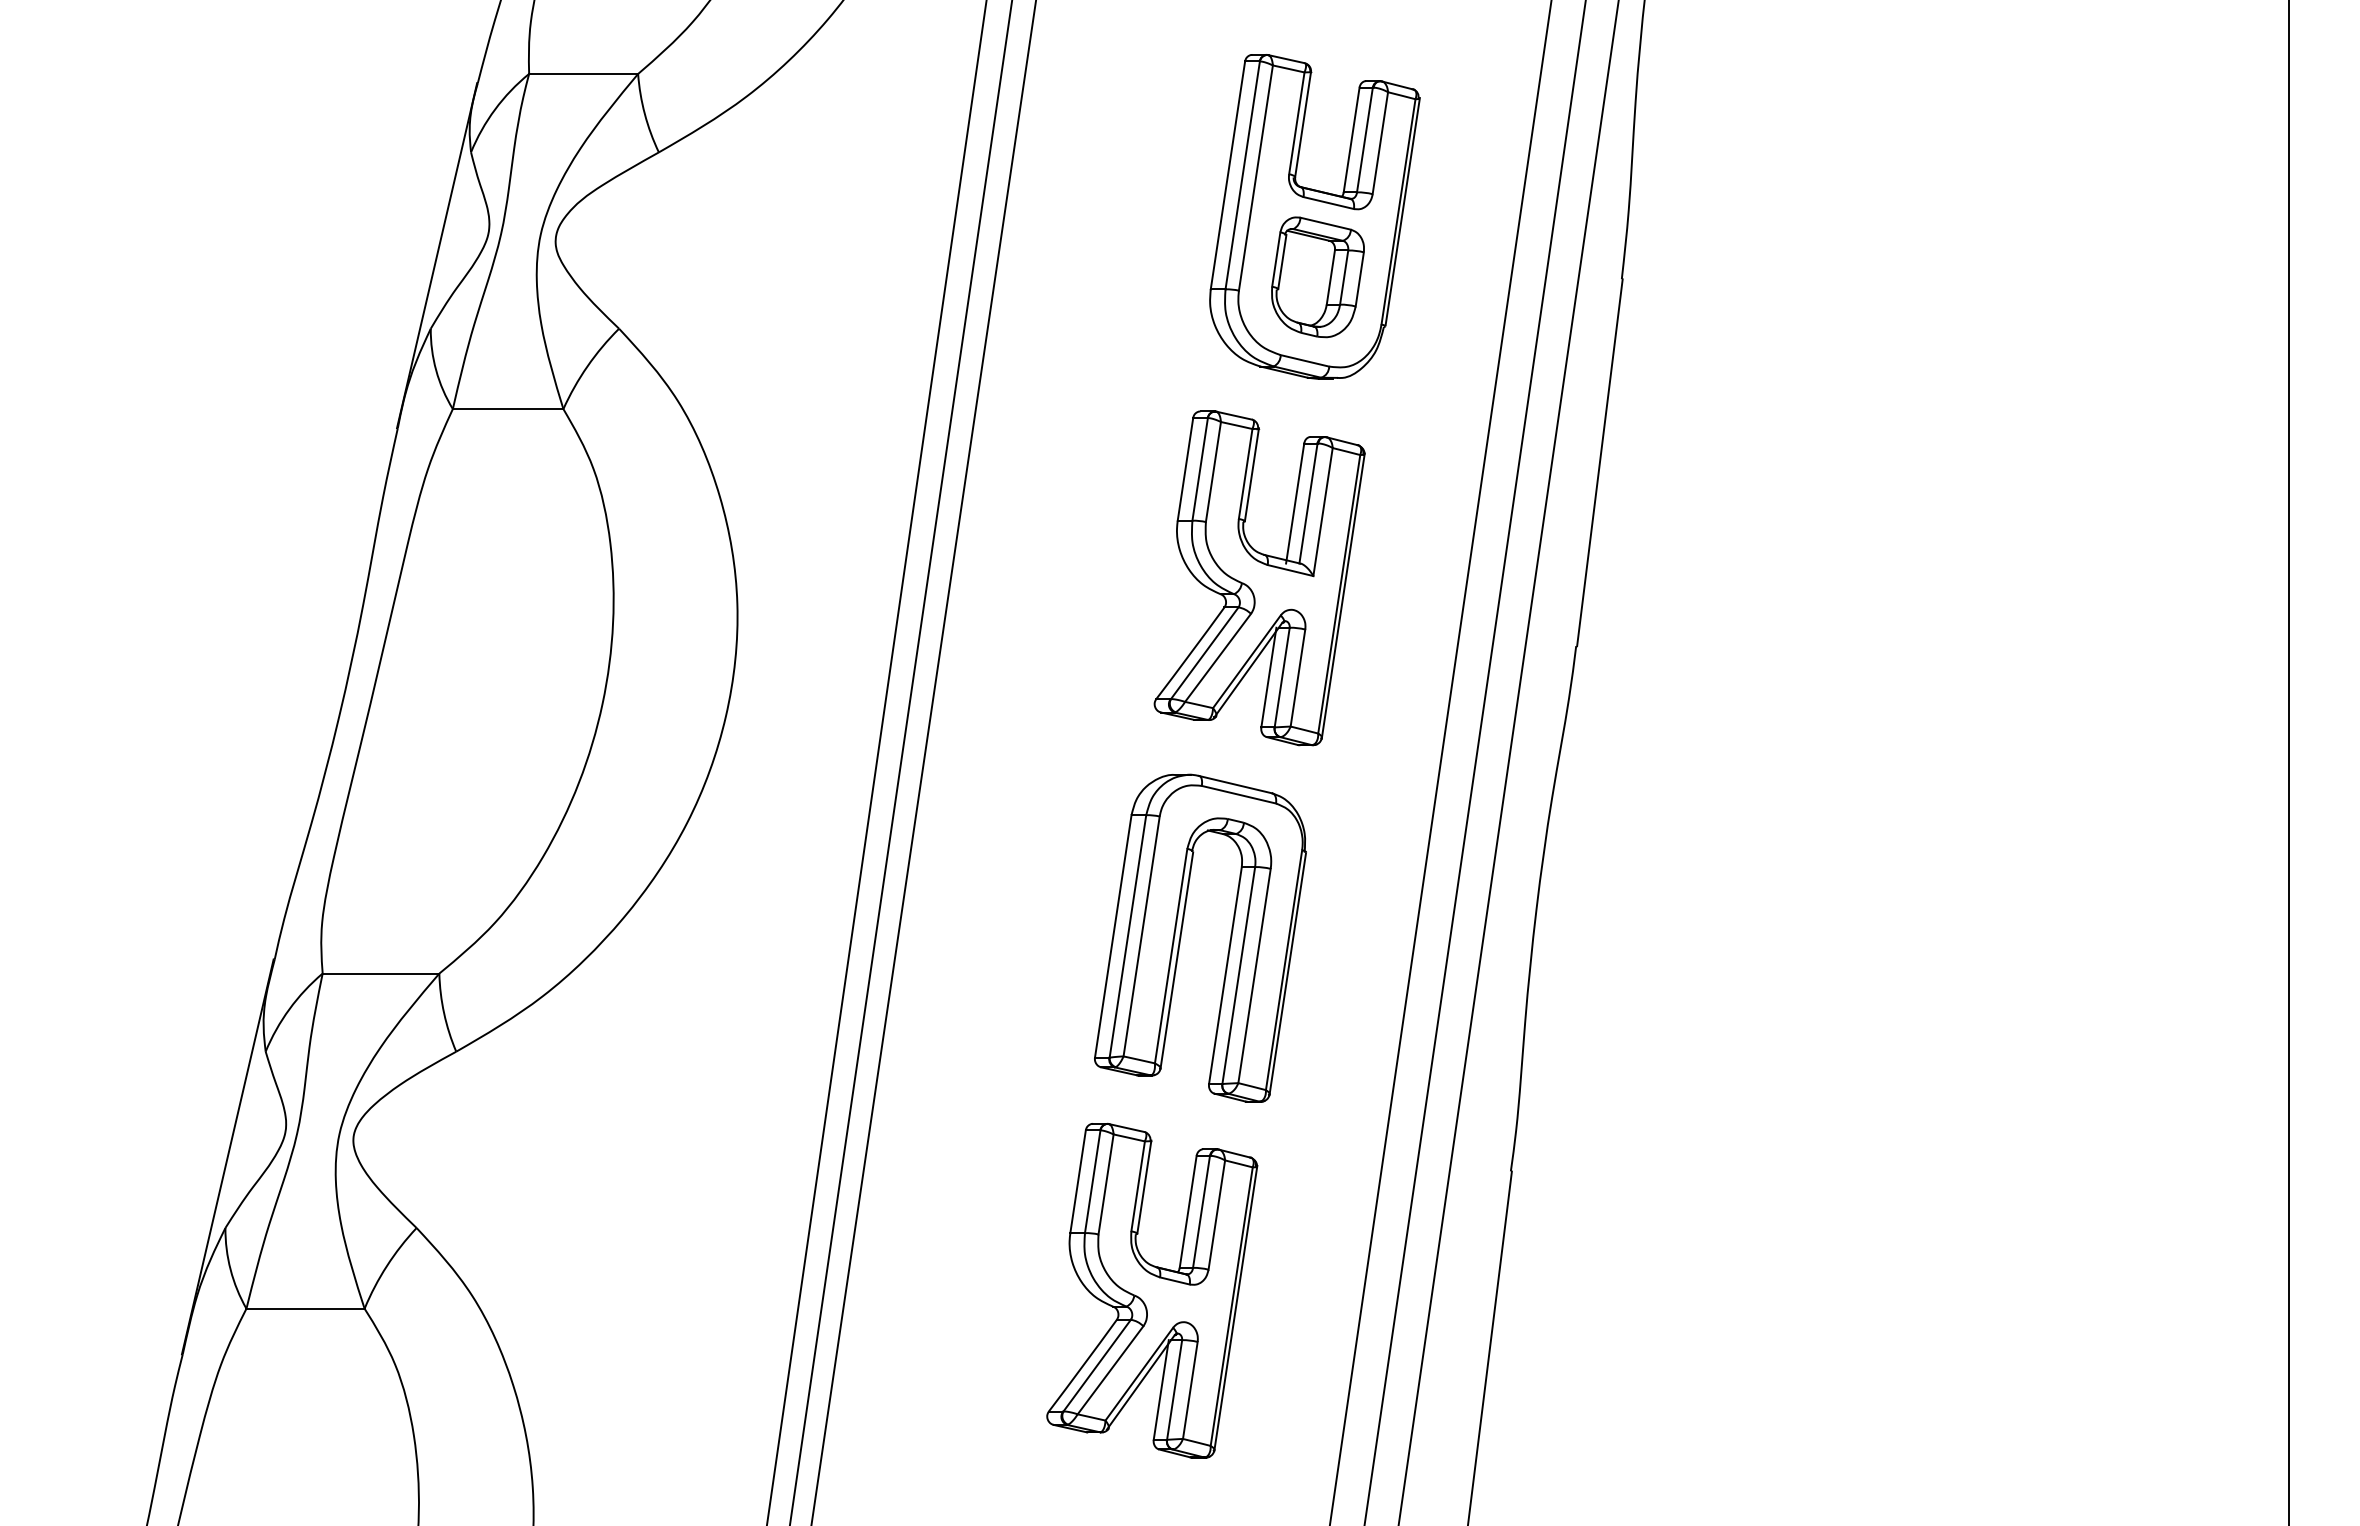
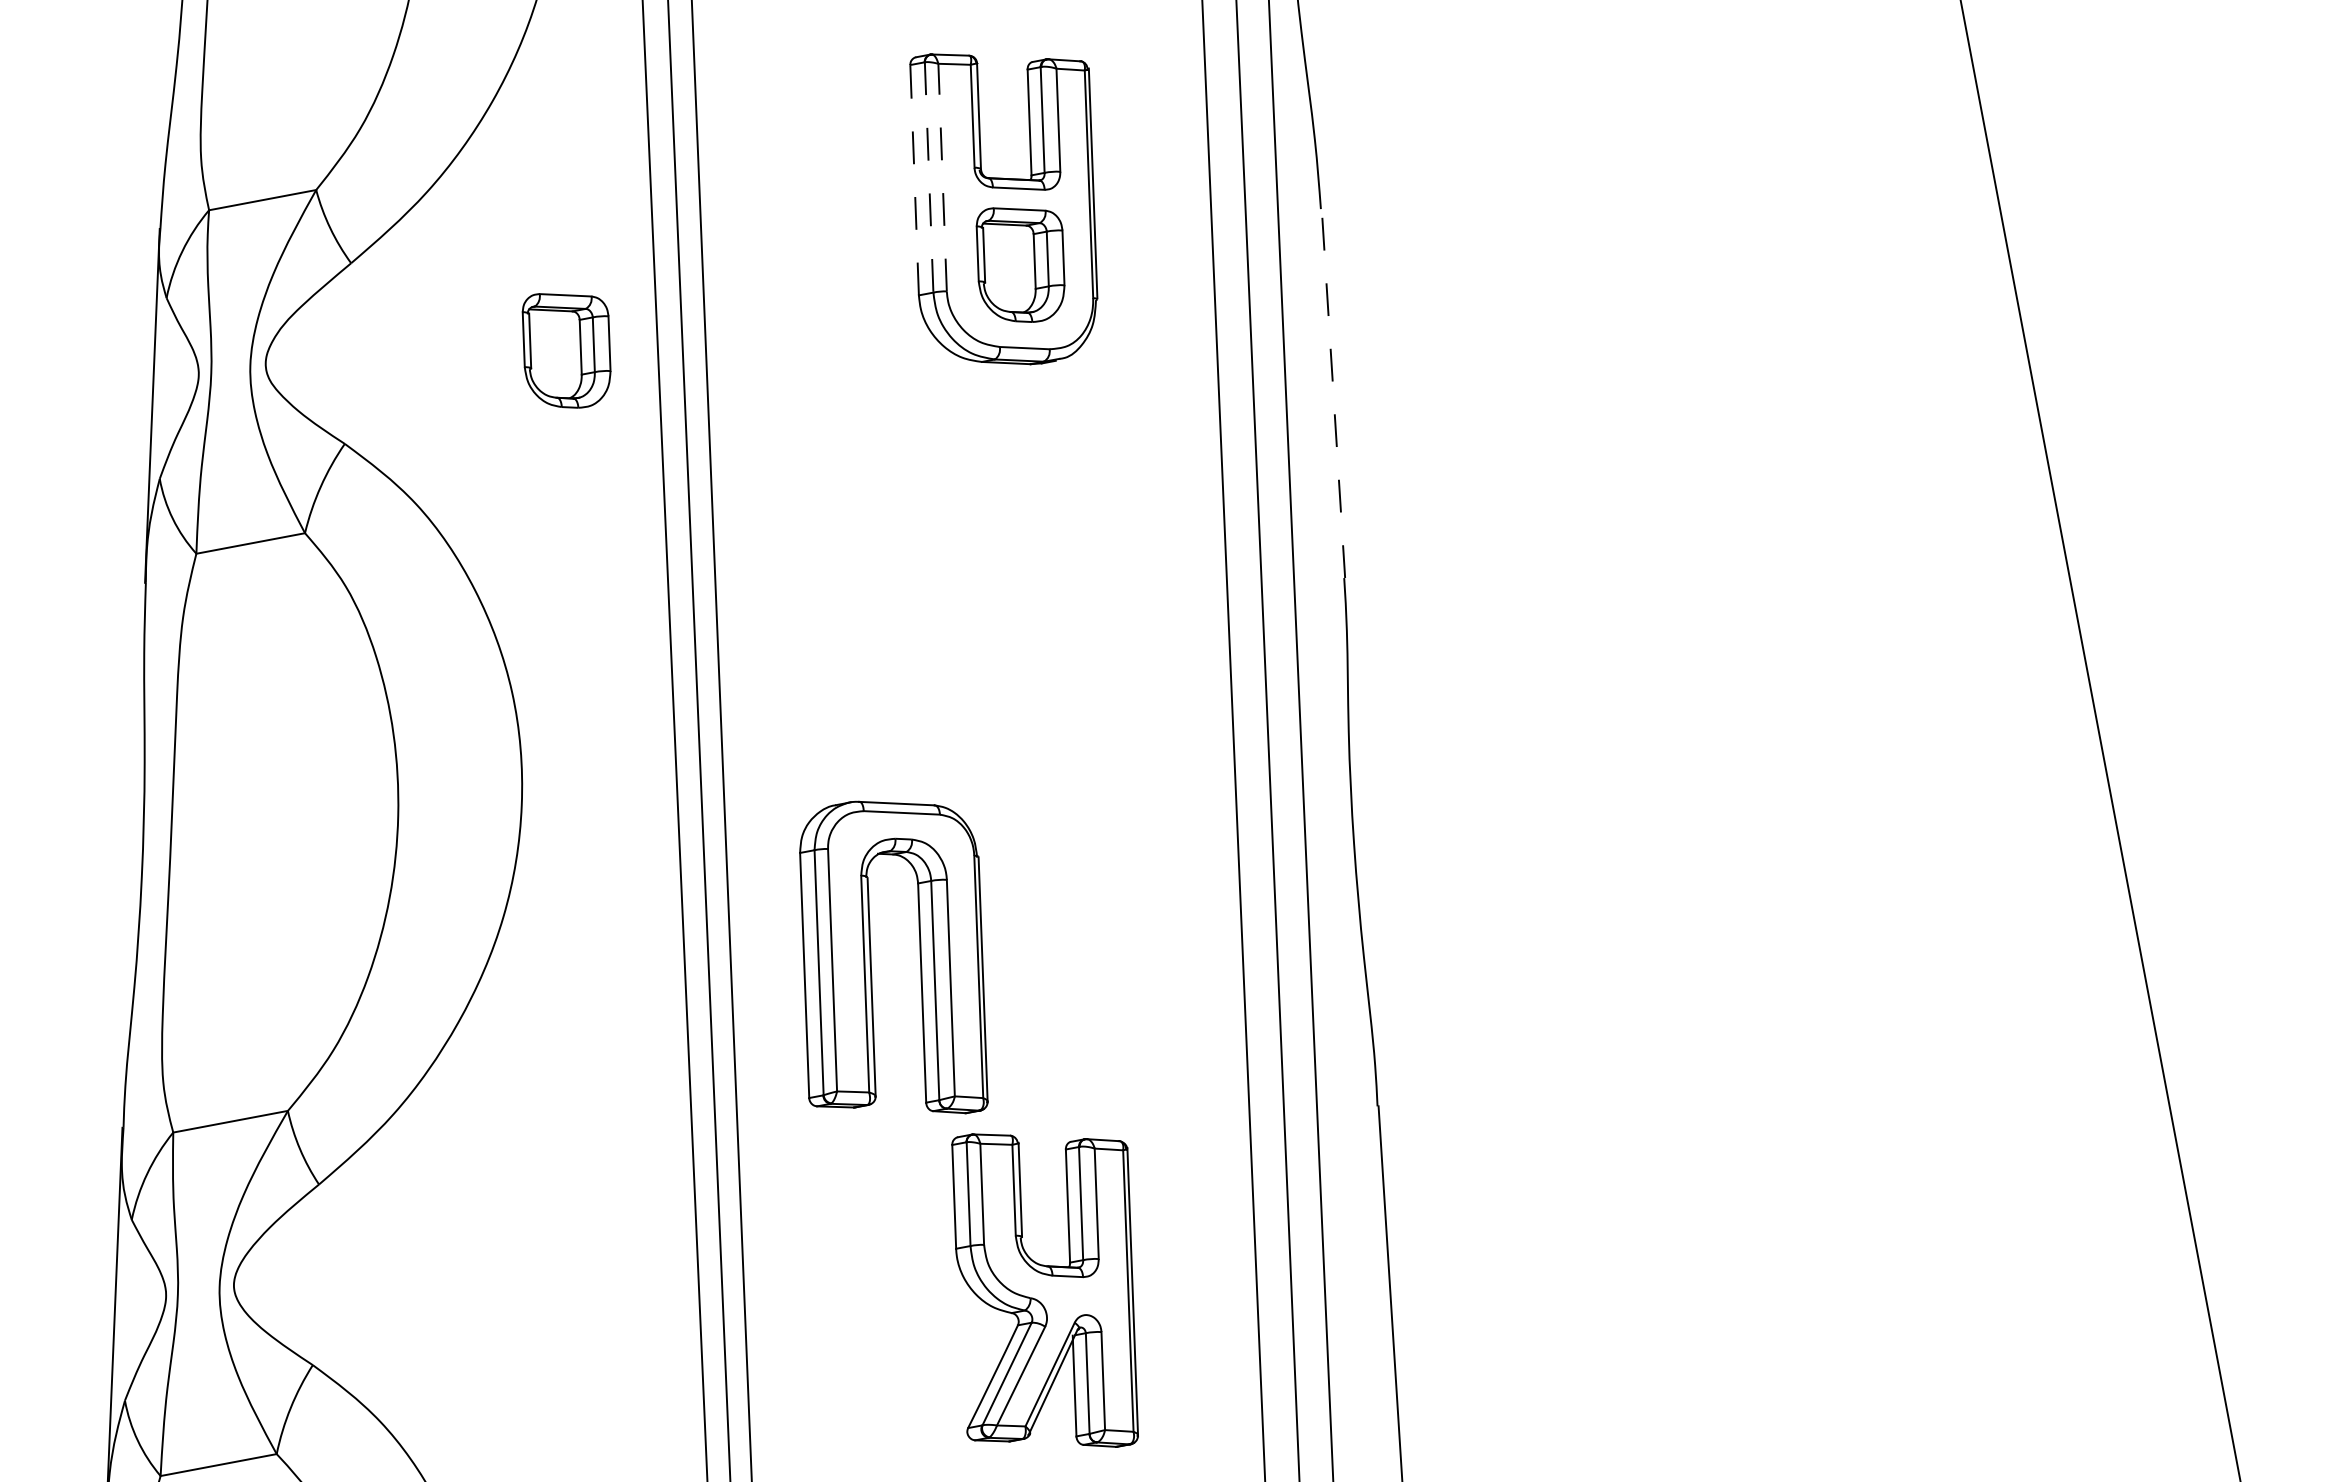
line: (1228, 174) -> (914, 179), solid -> dashed
line: (1242, 175) -> (928, 177), solid -> dashed
line: (1255, 178) -> (942, 178), solid -> dashed
part: (855, 277) -> (567, 349), added
line: (1599, 462) -> (1333, 393), solid -> dashed
part: (1259, 578) -> (1020, 570), removed
part: (1182, 931) -> (871, 957), moved

